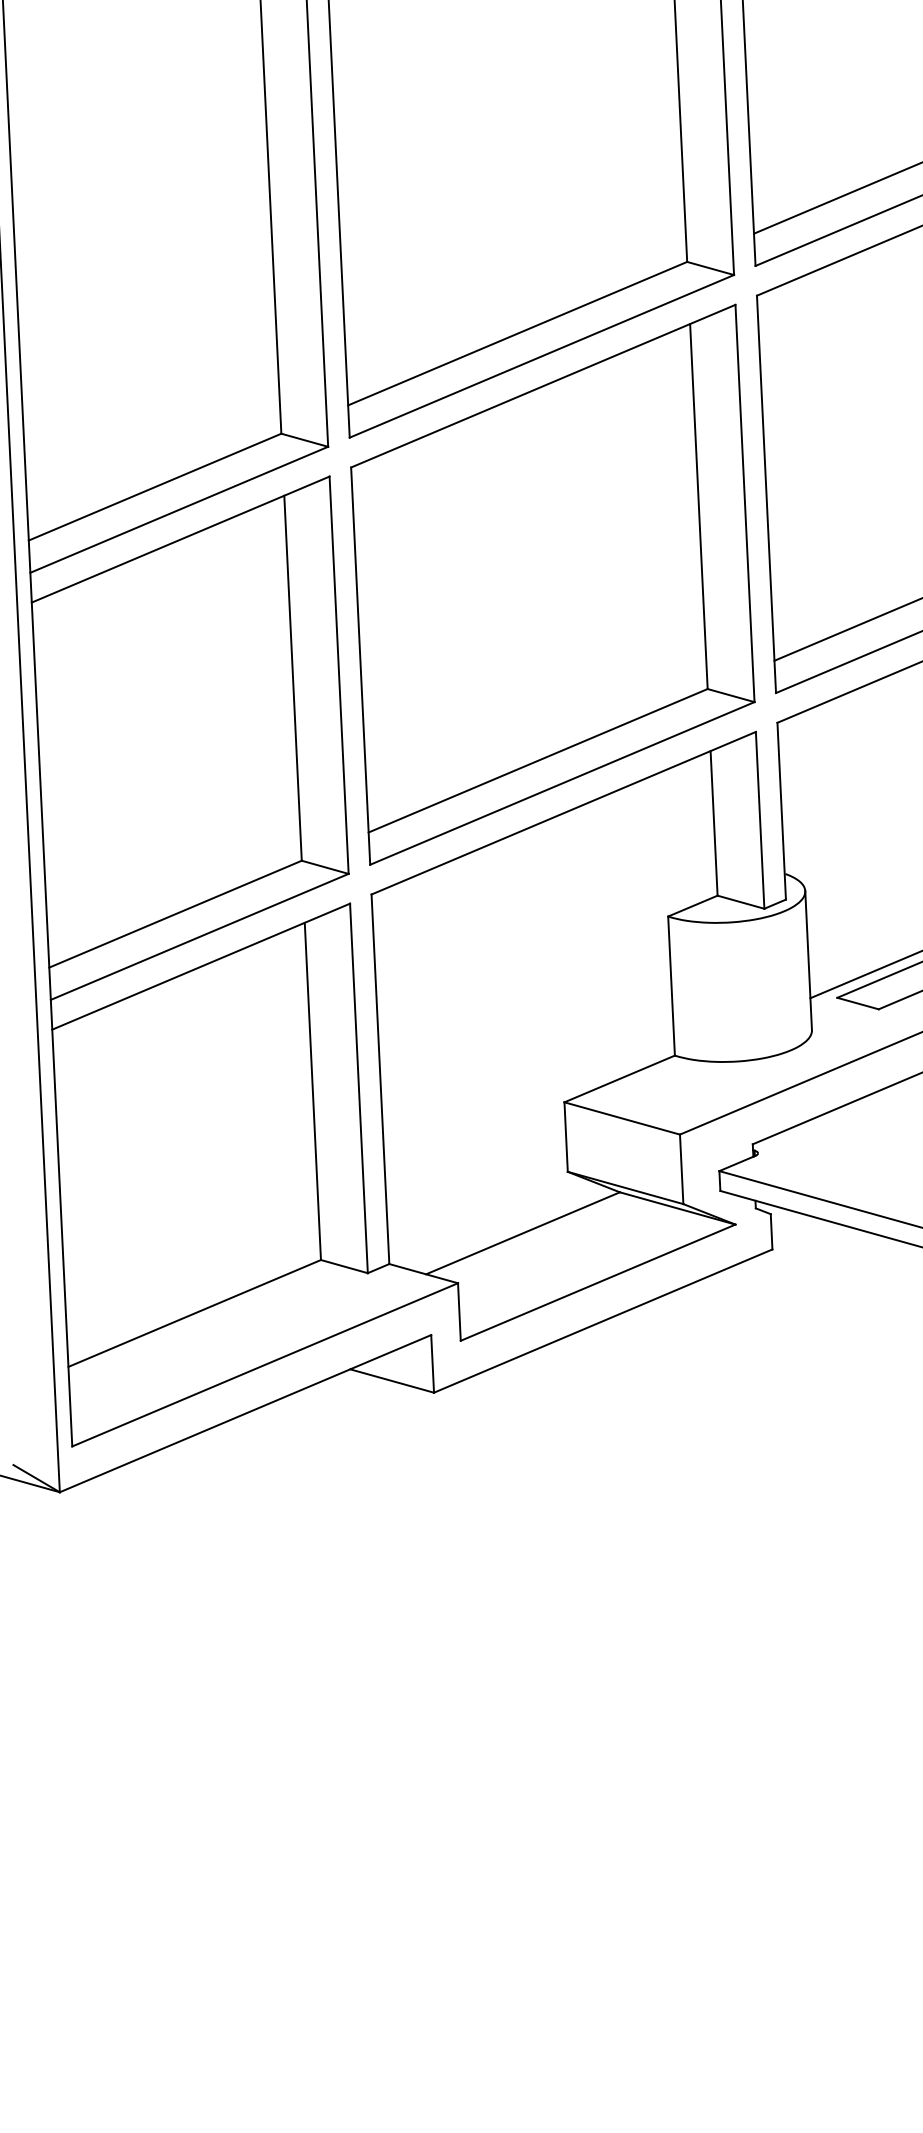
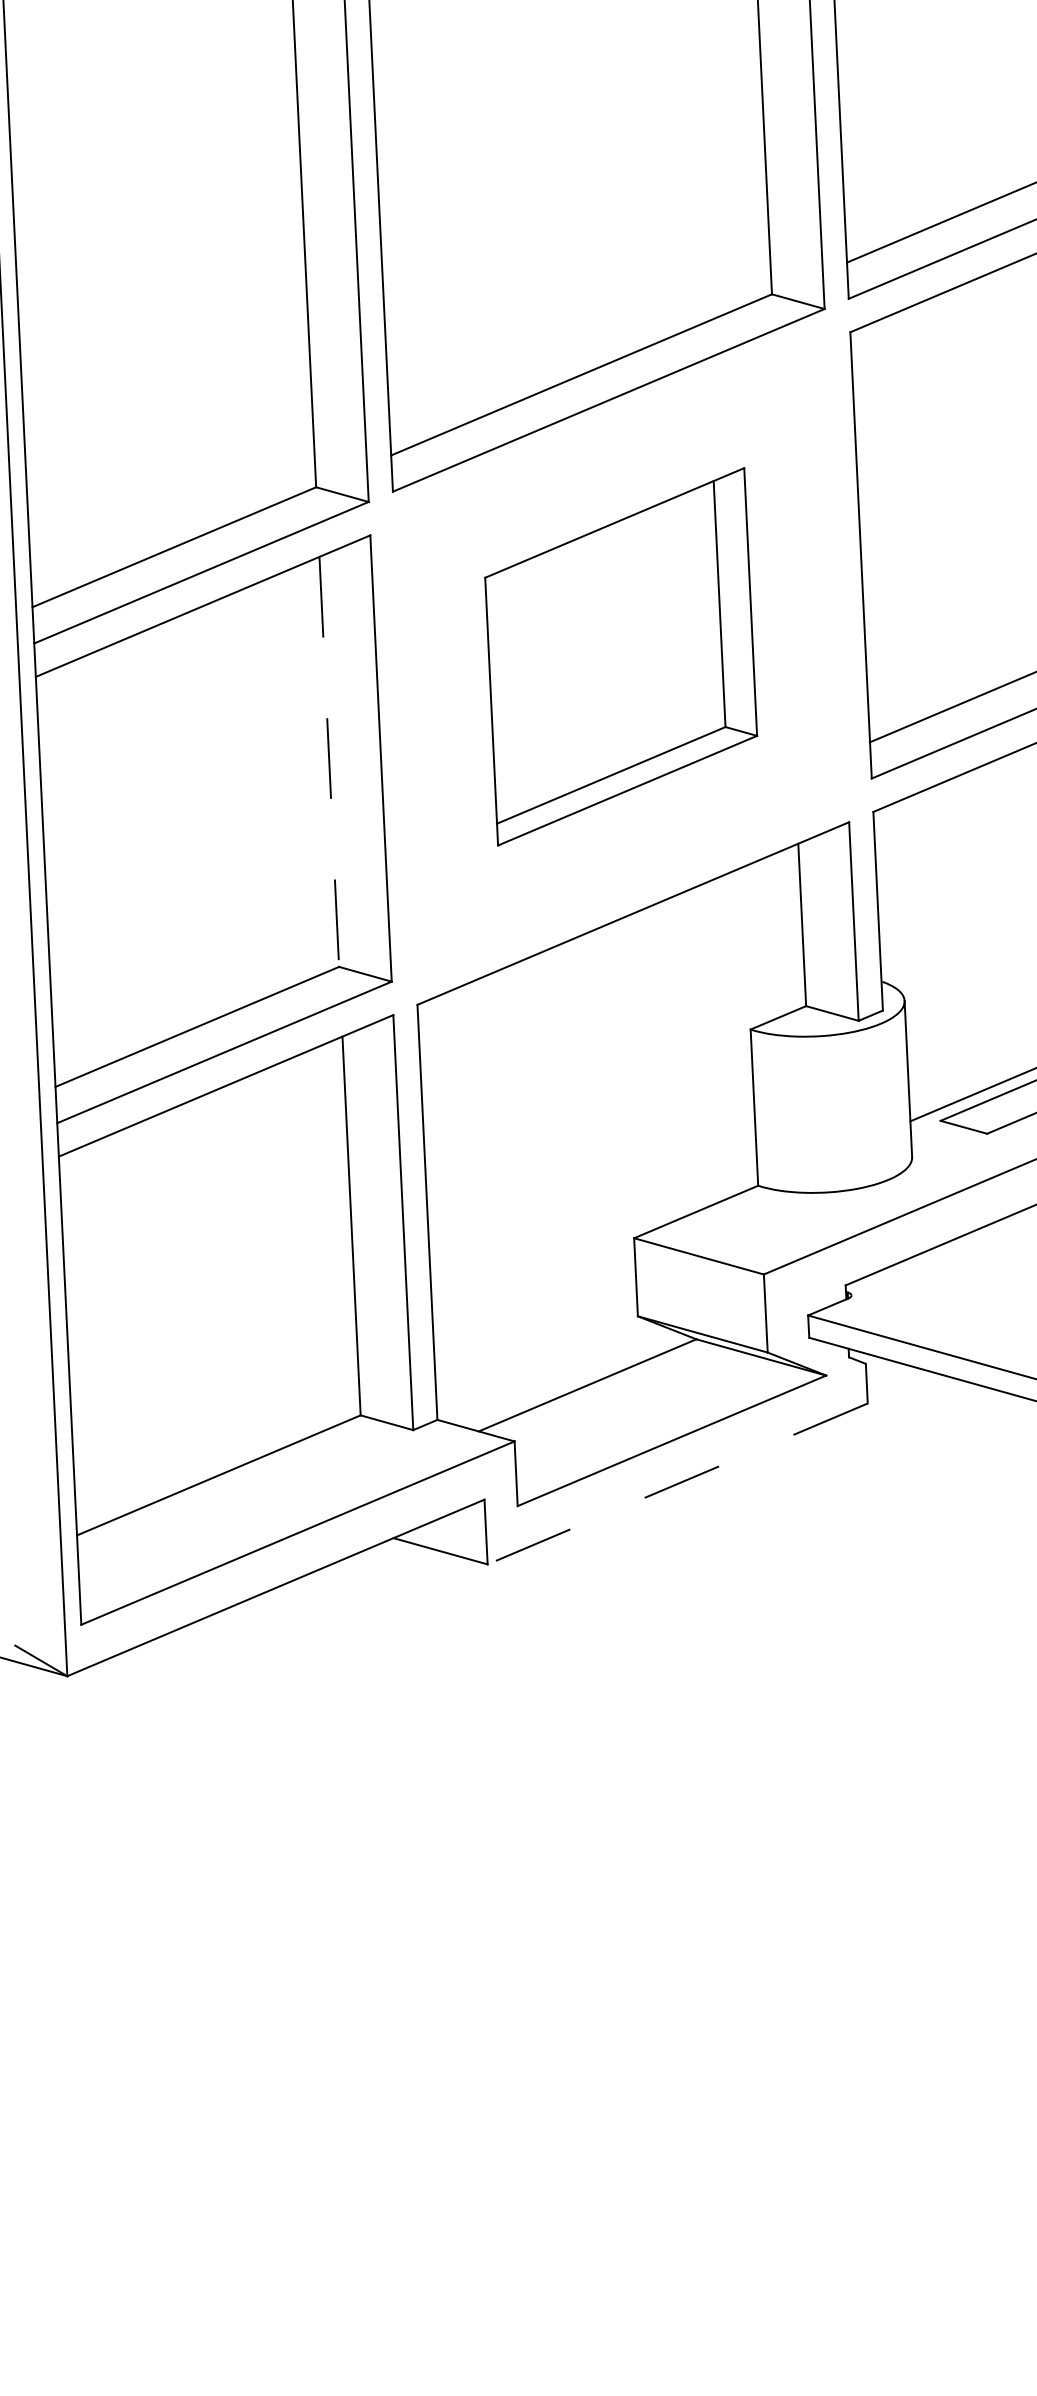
part: (552, 584) -> (620, 656), size x0.6
line: (293, 678) -> (329, 762), solid -> dashed
line: (603, 1321) -> (677, 1484), solid -> dashed

